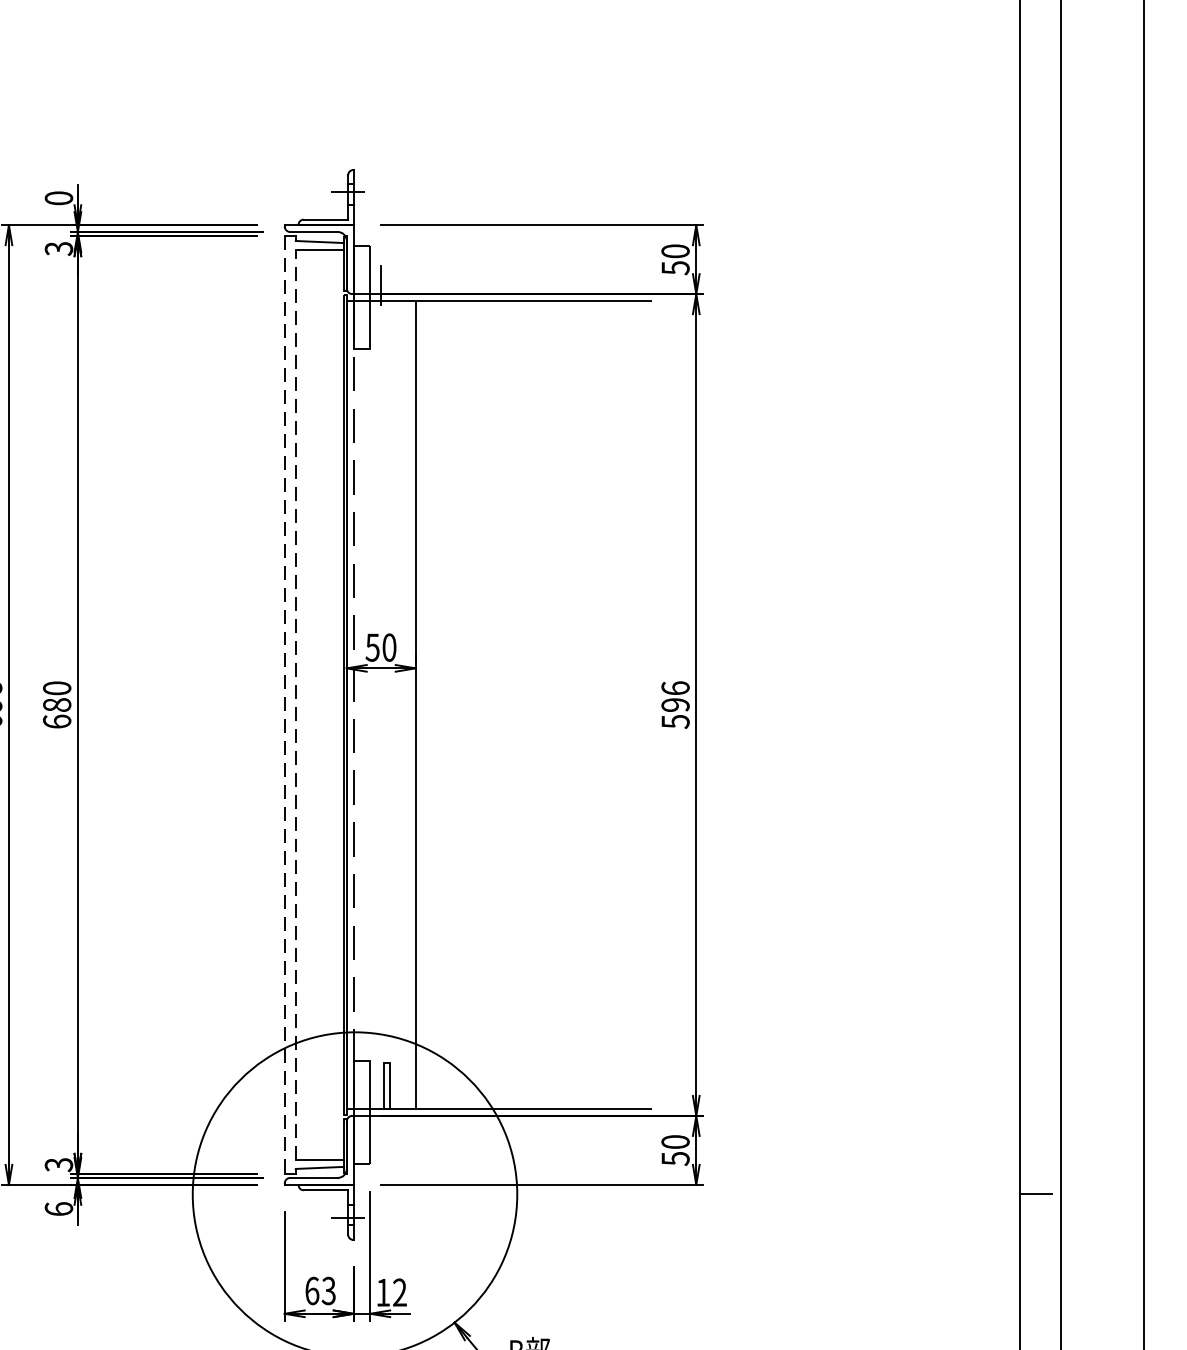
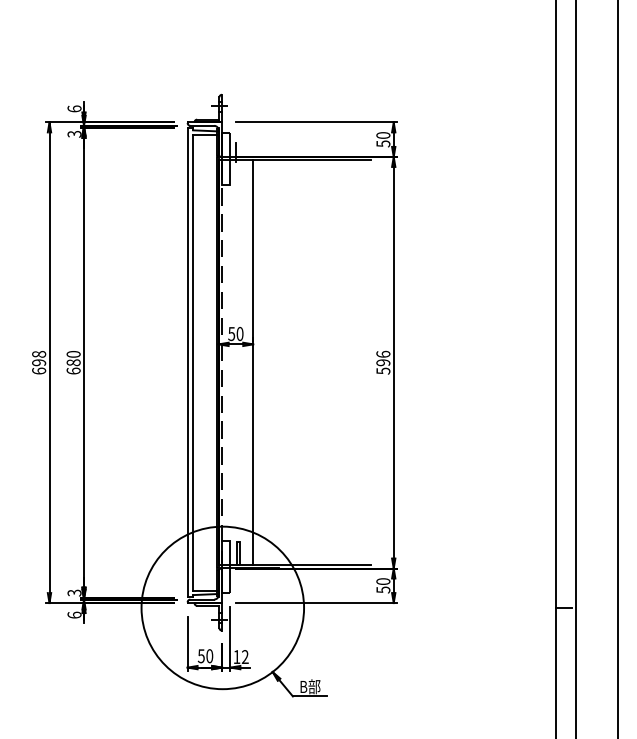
text: (58, 197) -> (74, 108), 0 -> 6
line: (284, 704) -> (187, 362), dashed -> solid
line: (296, 704) -> (193, 362), dashed -> solid
text: (320, 1291) -> (205, 656), 63 -> 50

